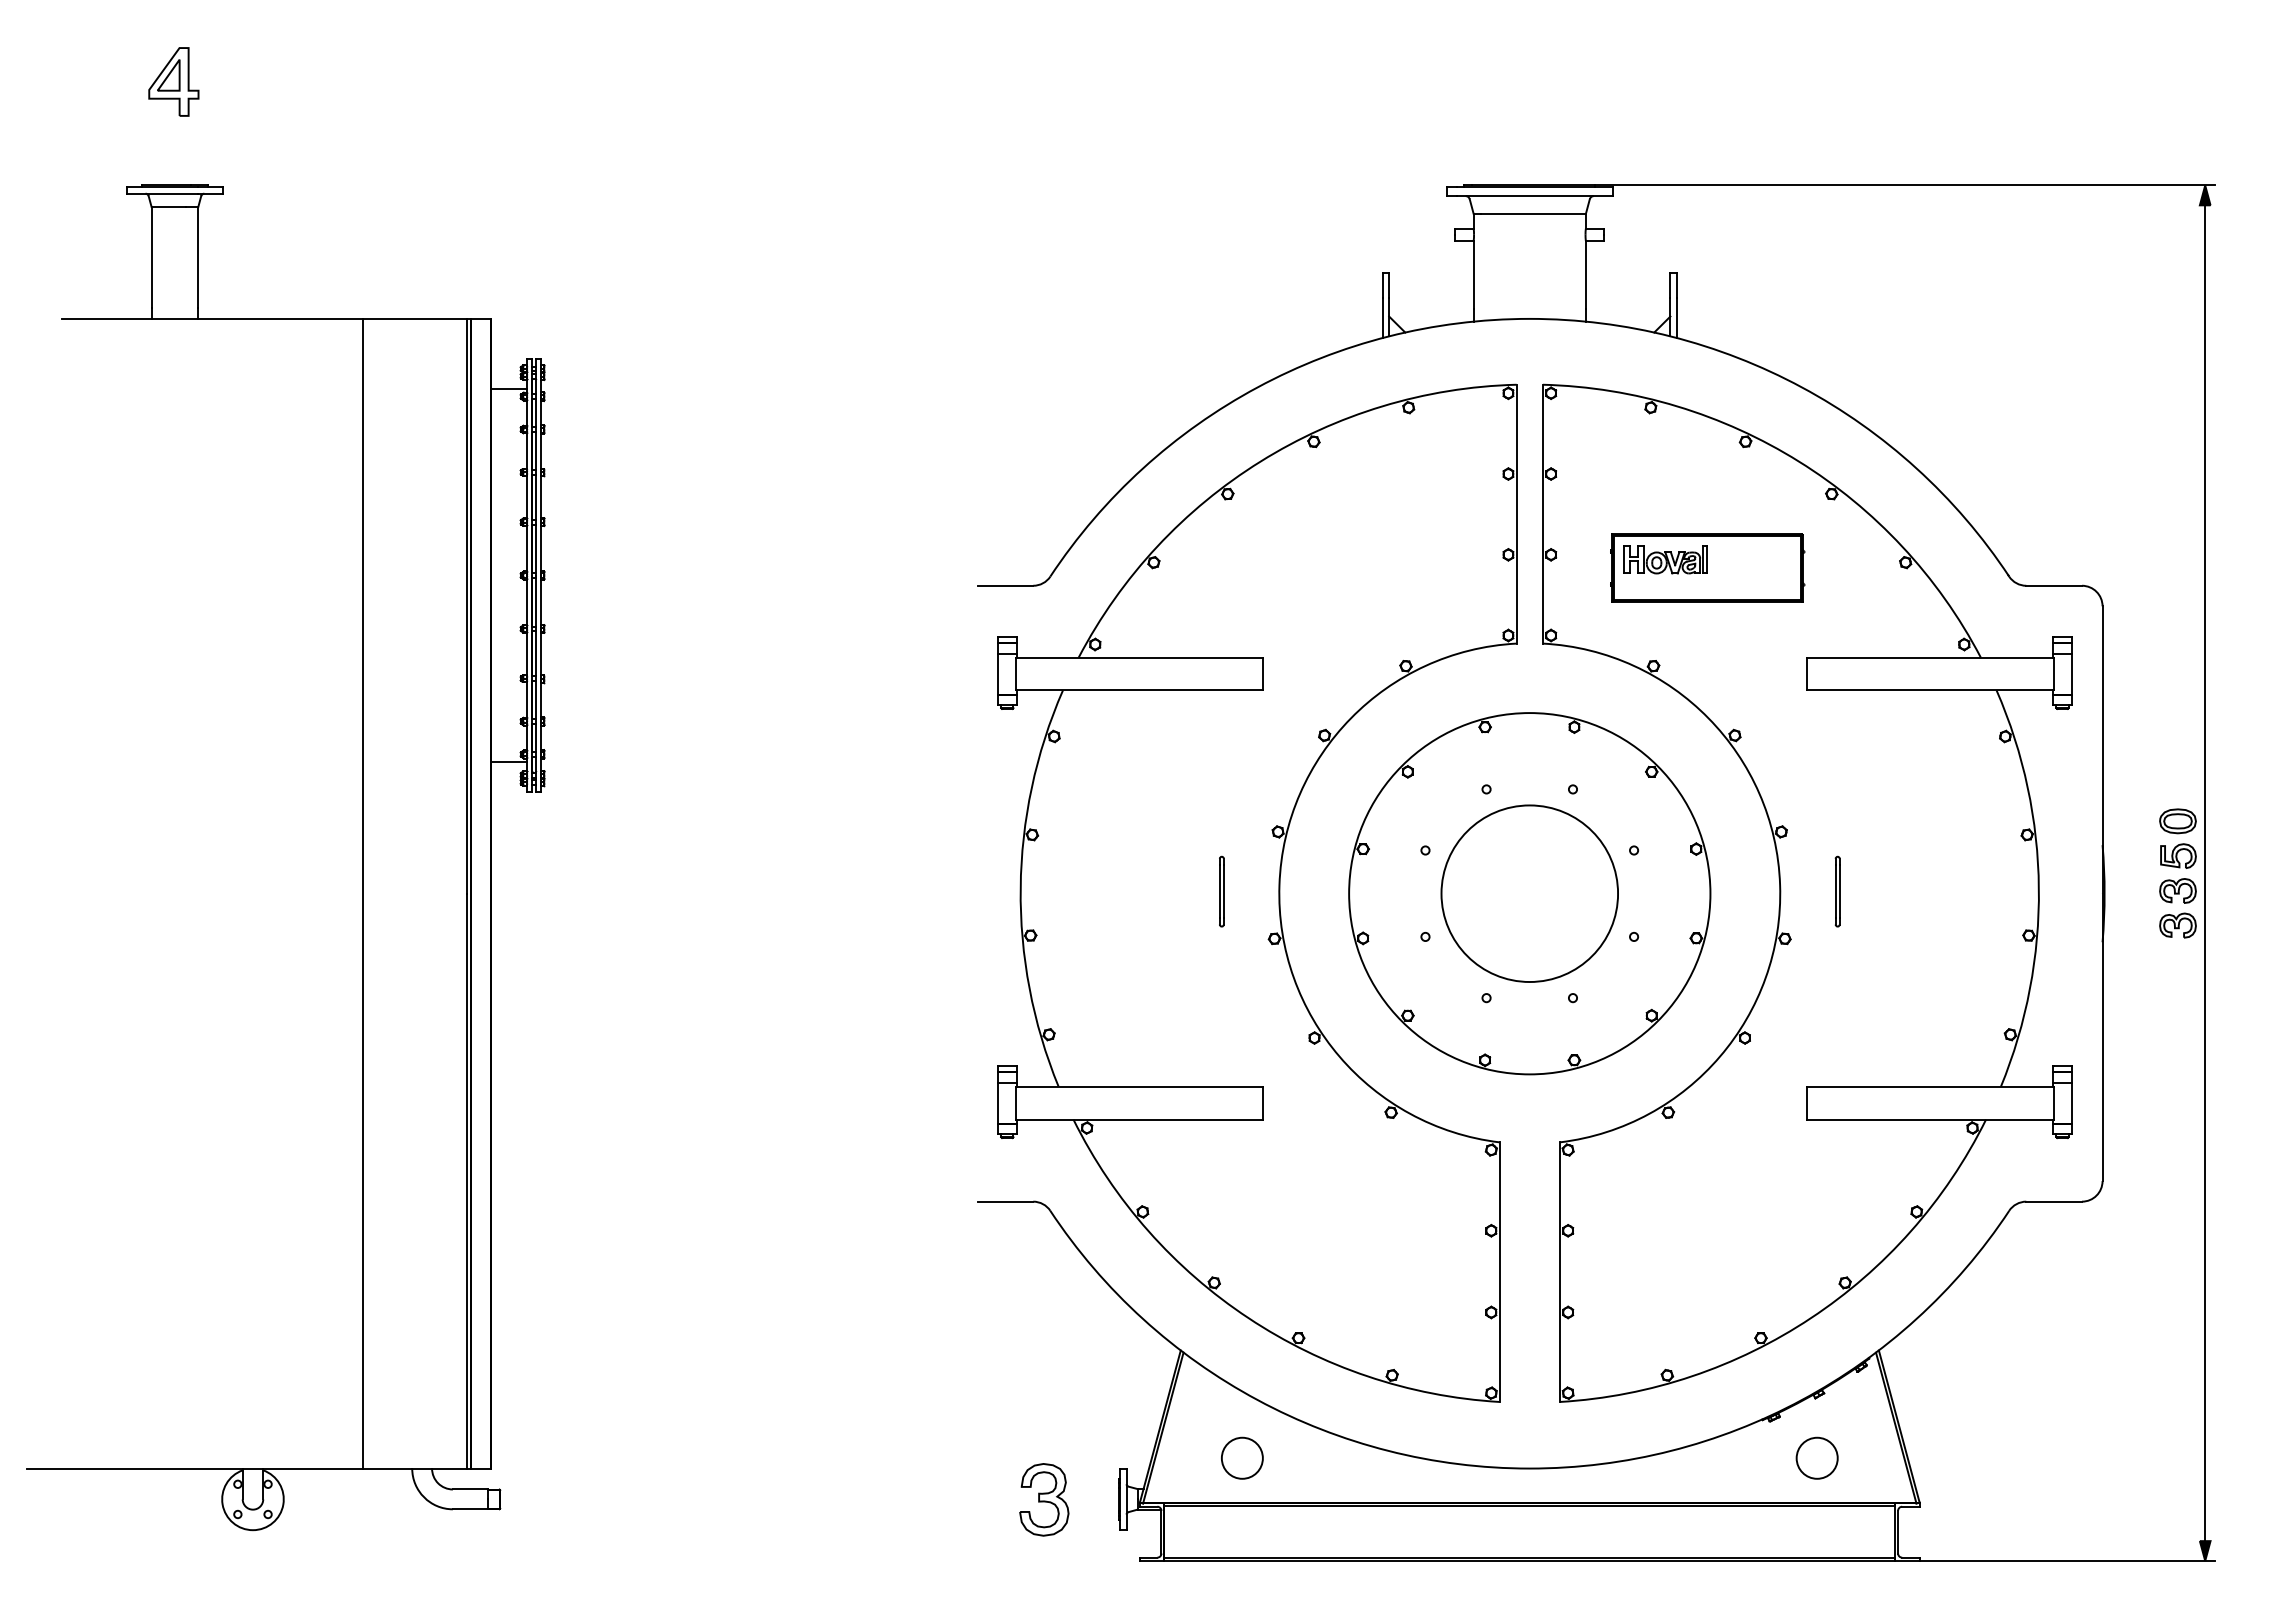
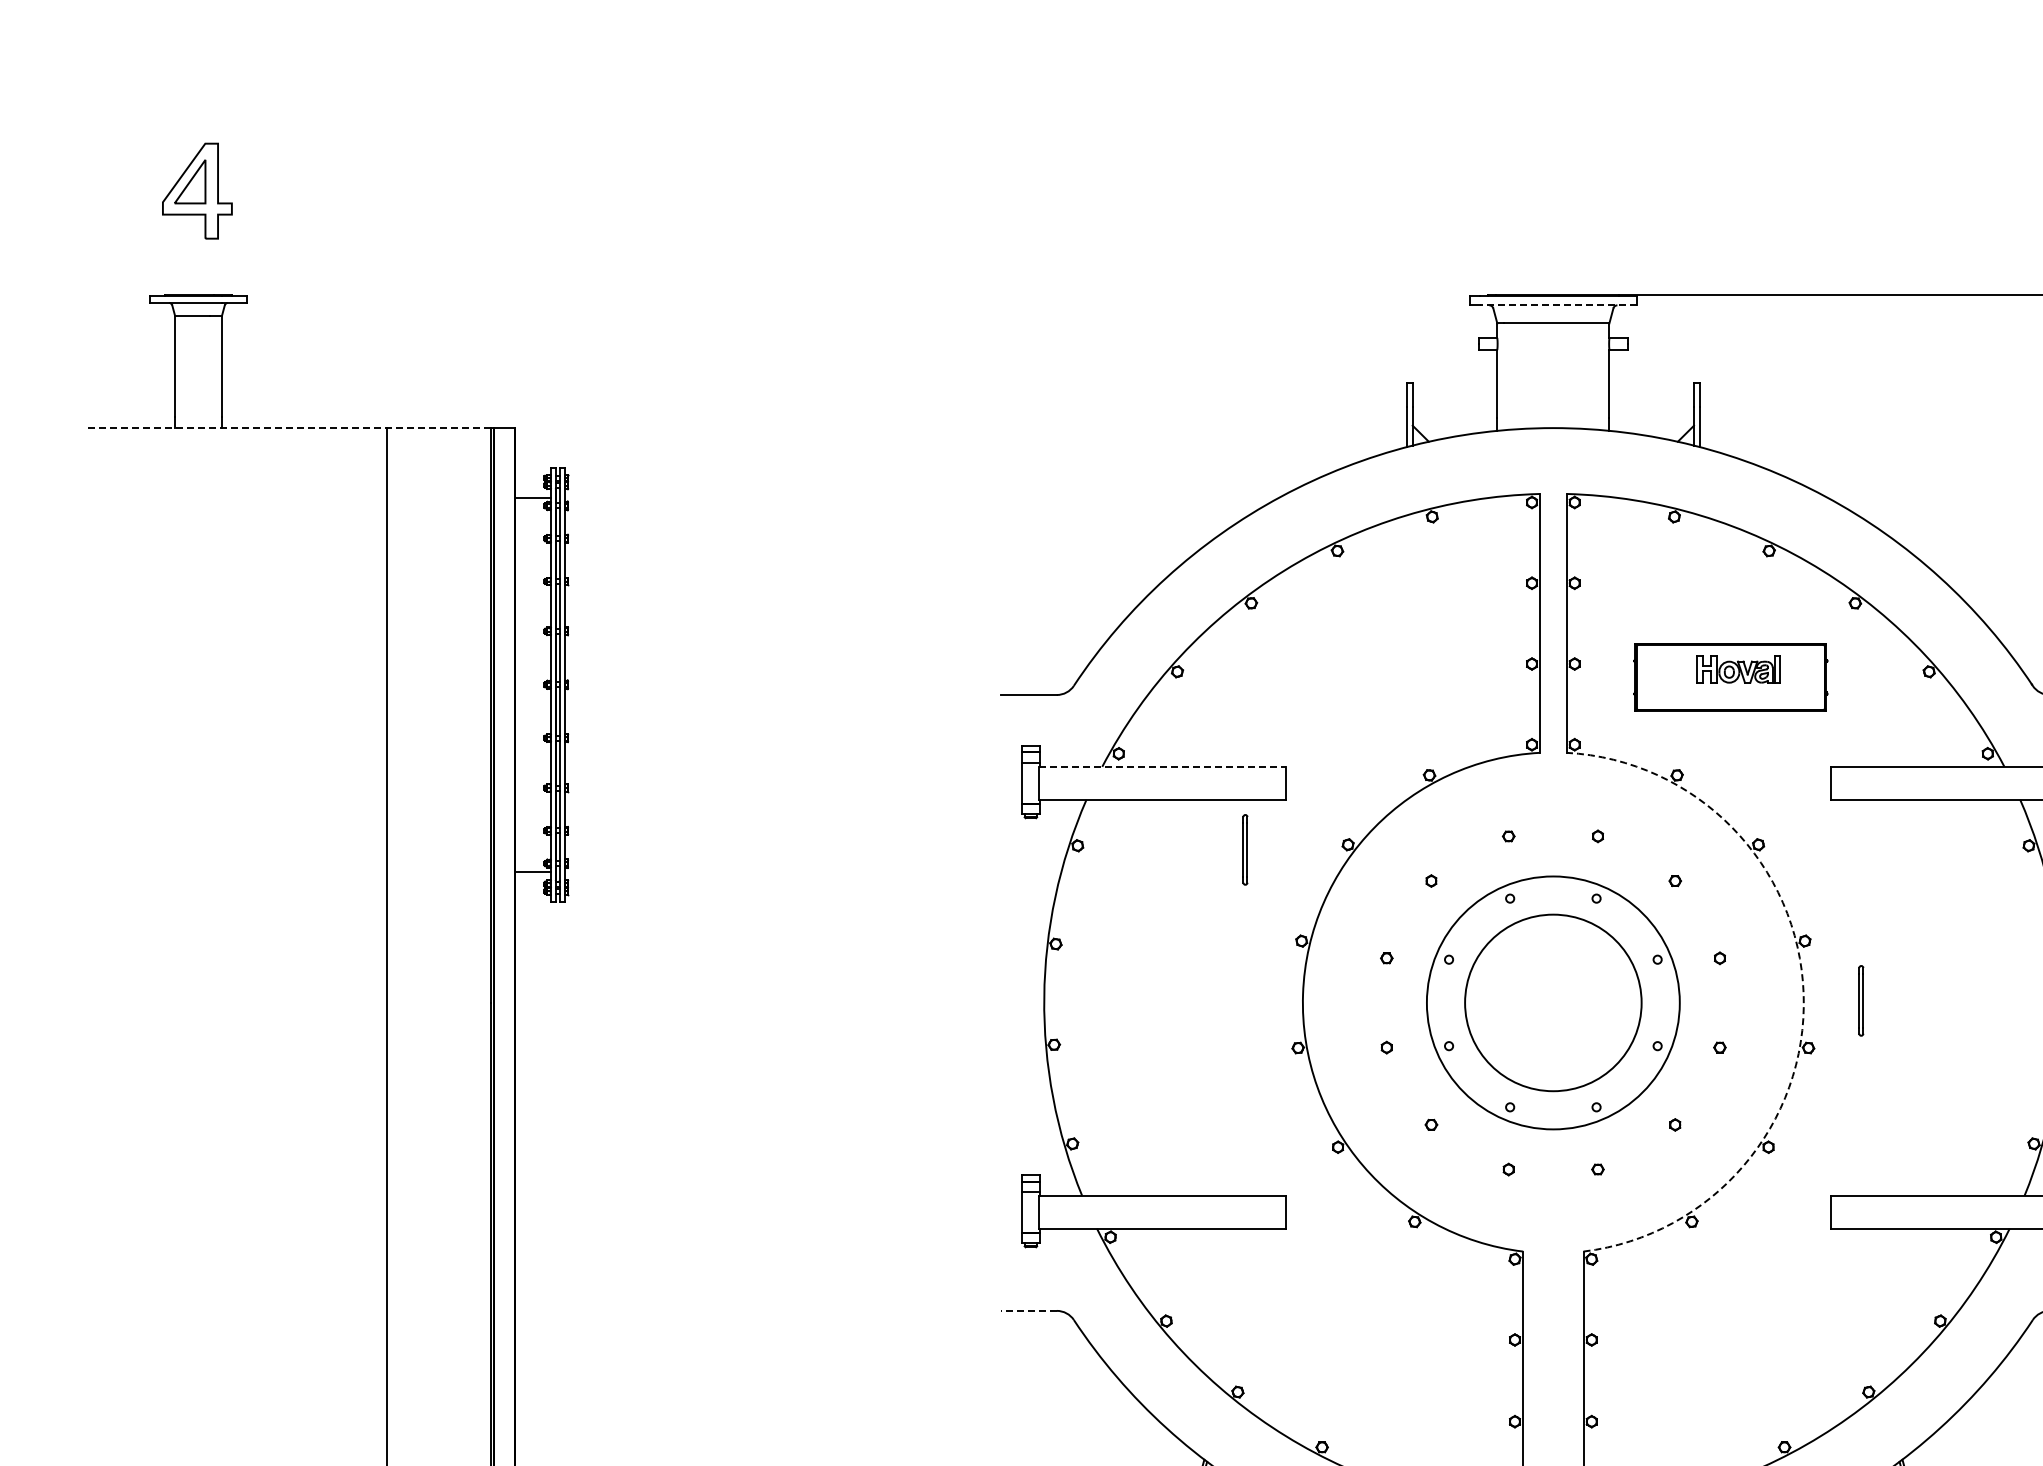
part: (173, 81) -> (197, 190), size x1.4
line: (1534, 196) -> (1558, 305), solid -> dashed
line: (264, 318) -> (288, 427), solid -> dashed
part: (1665, 559) -> (1738, 668), moved
line: (1139, 657) -> (1163, 766), solid -> dashed
arc: (1780, 885) -> (1804, 994), solid -> dashed
part: (1221, 891) -> (1245, 849), moved
circle: (1529, 893) -> (1553, 1002), size x0.7
line: (1005, 1201) -> (1029, 1310), solid -> dashed

